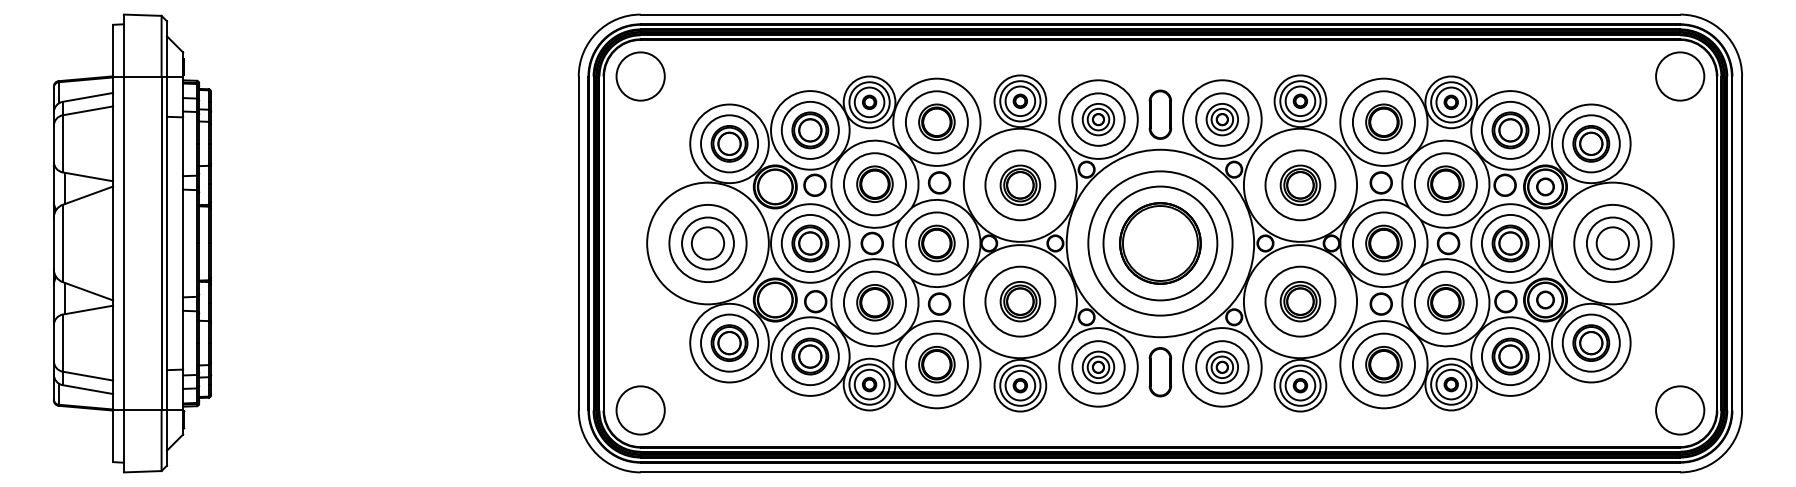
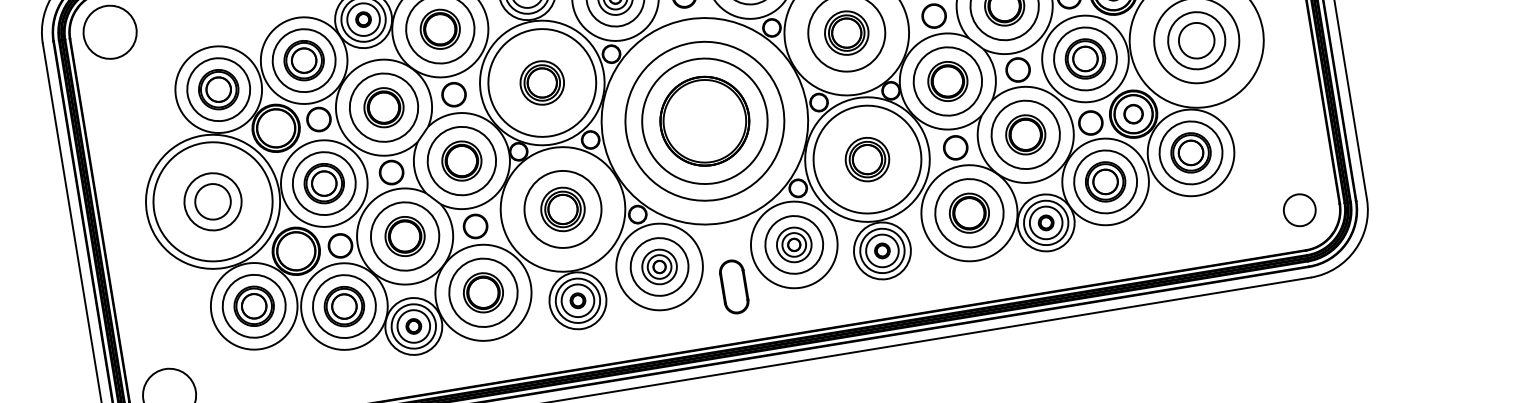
circle: (1020, 185) -> (542, 83), size x1.4
circle: (707, 243) -> (212, 201), size x1.4
circle: (1300, 301) -> (867, 159), size x1.4
part: (1160, 372) -> (734, 287), moved
circle: (1680, 410) -> (1300, 210), size x0.6

